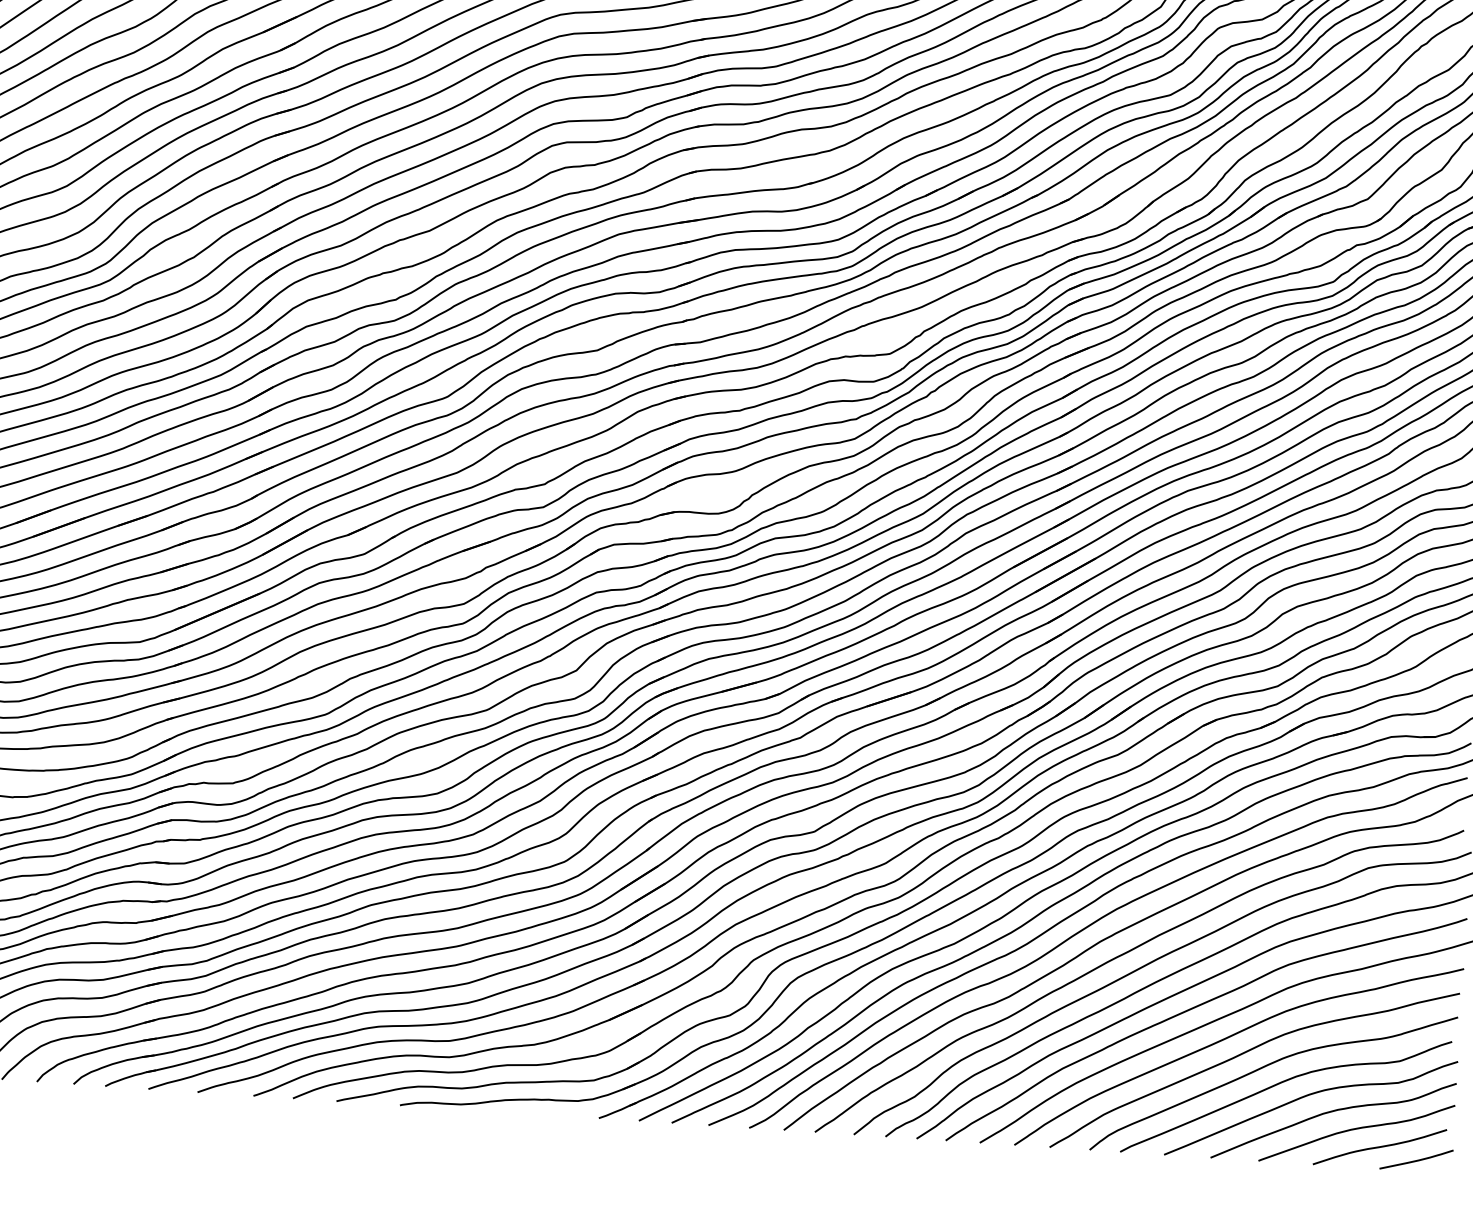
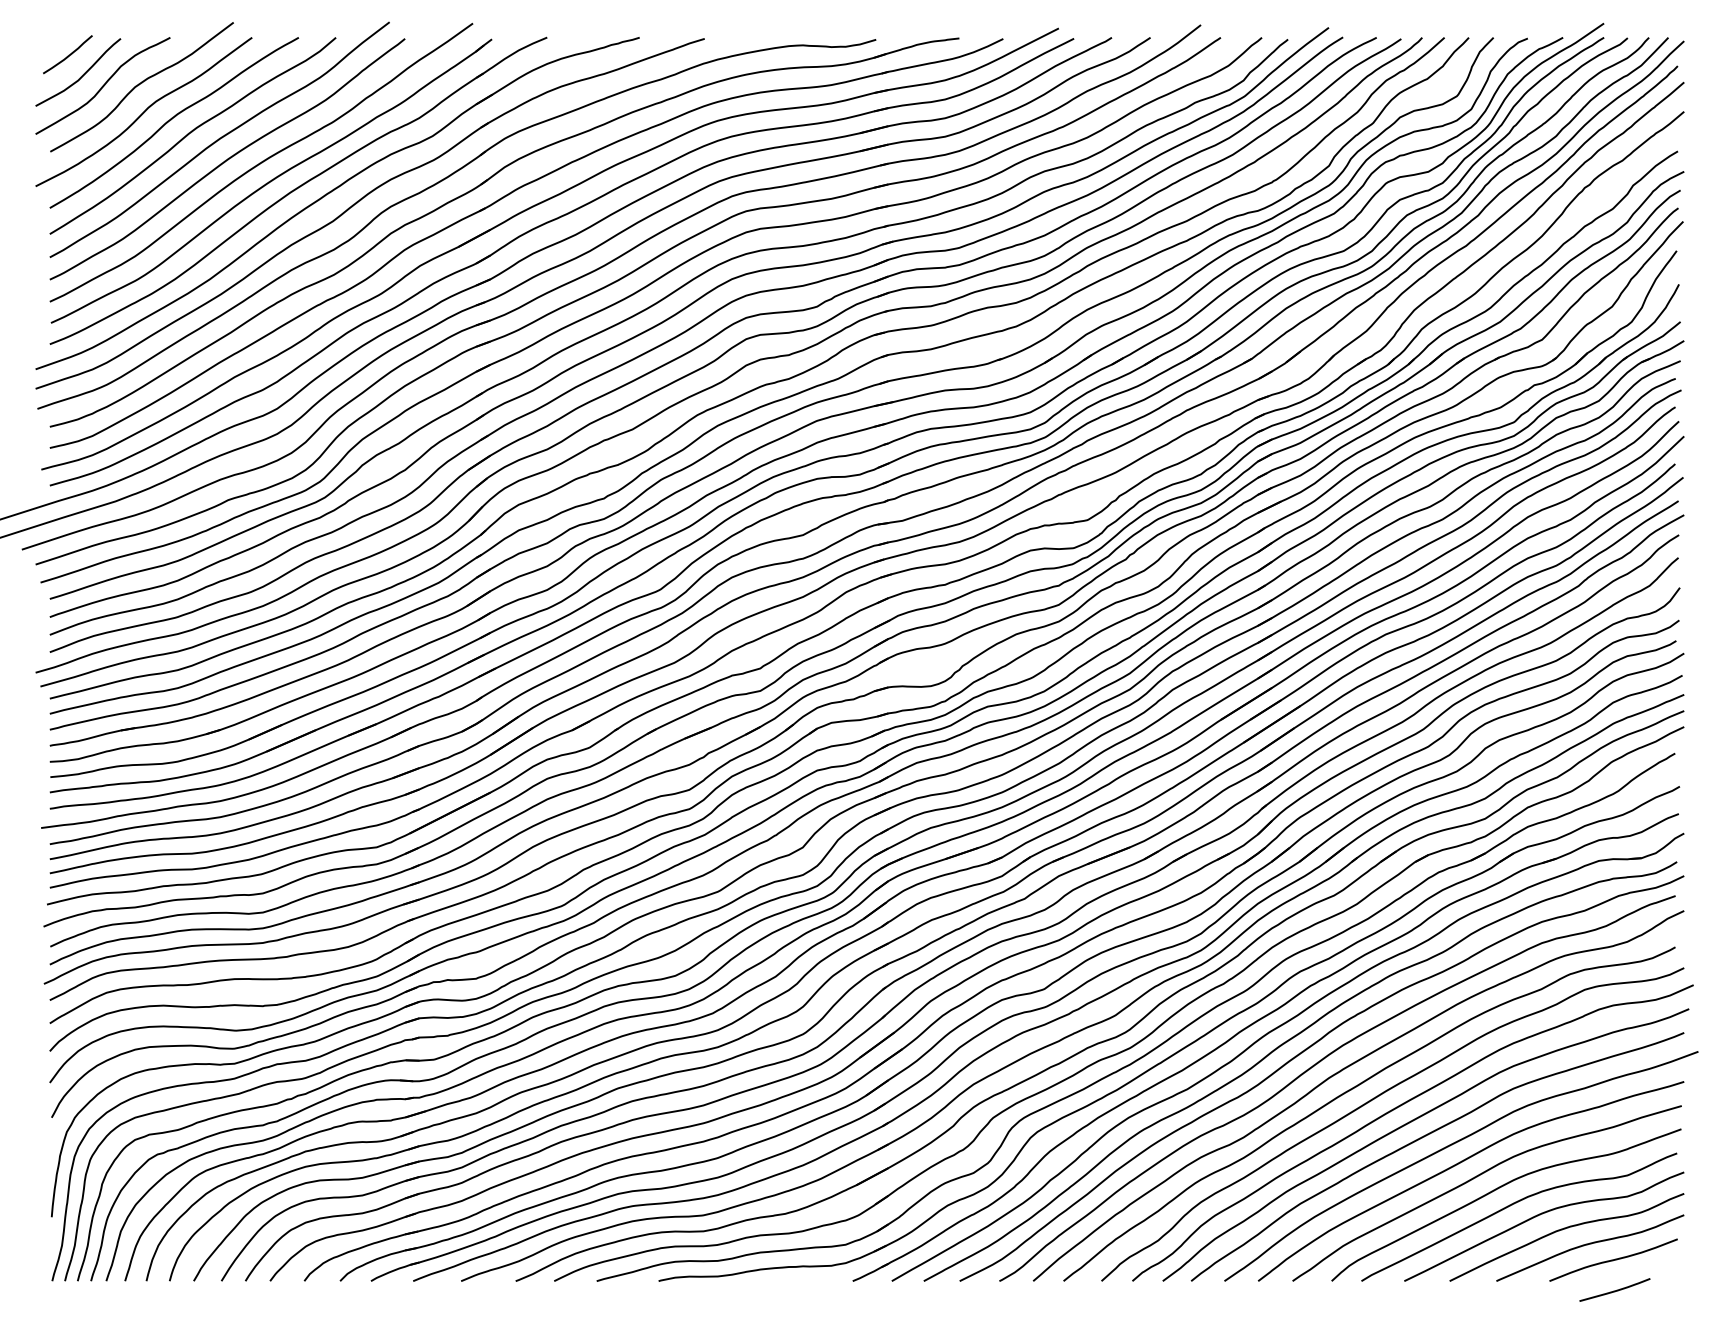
curve: (1416, 1160) -> (1614, 1290), moved

